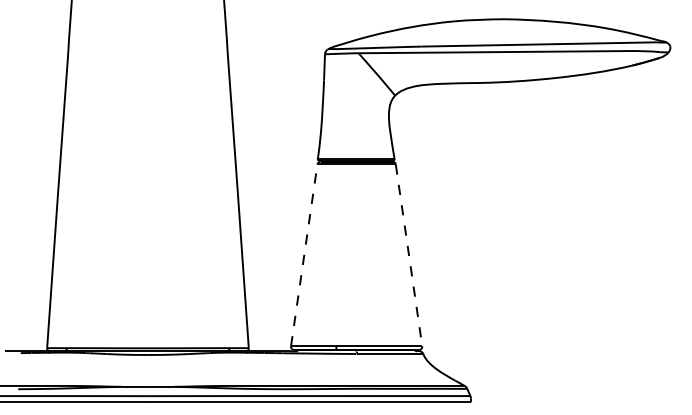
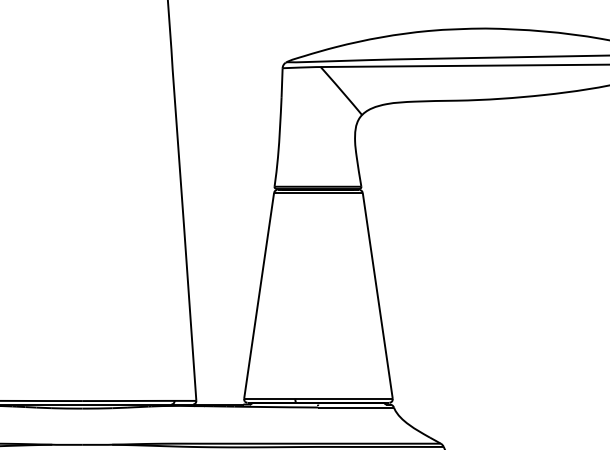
line: (304, 255) -> (259, 295), dashed -> solid
line: (409, 255) -> (378, 295), dashed -> solid

